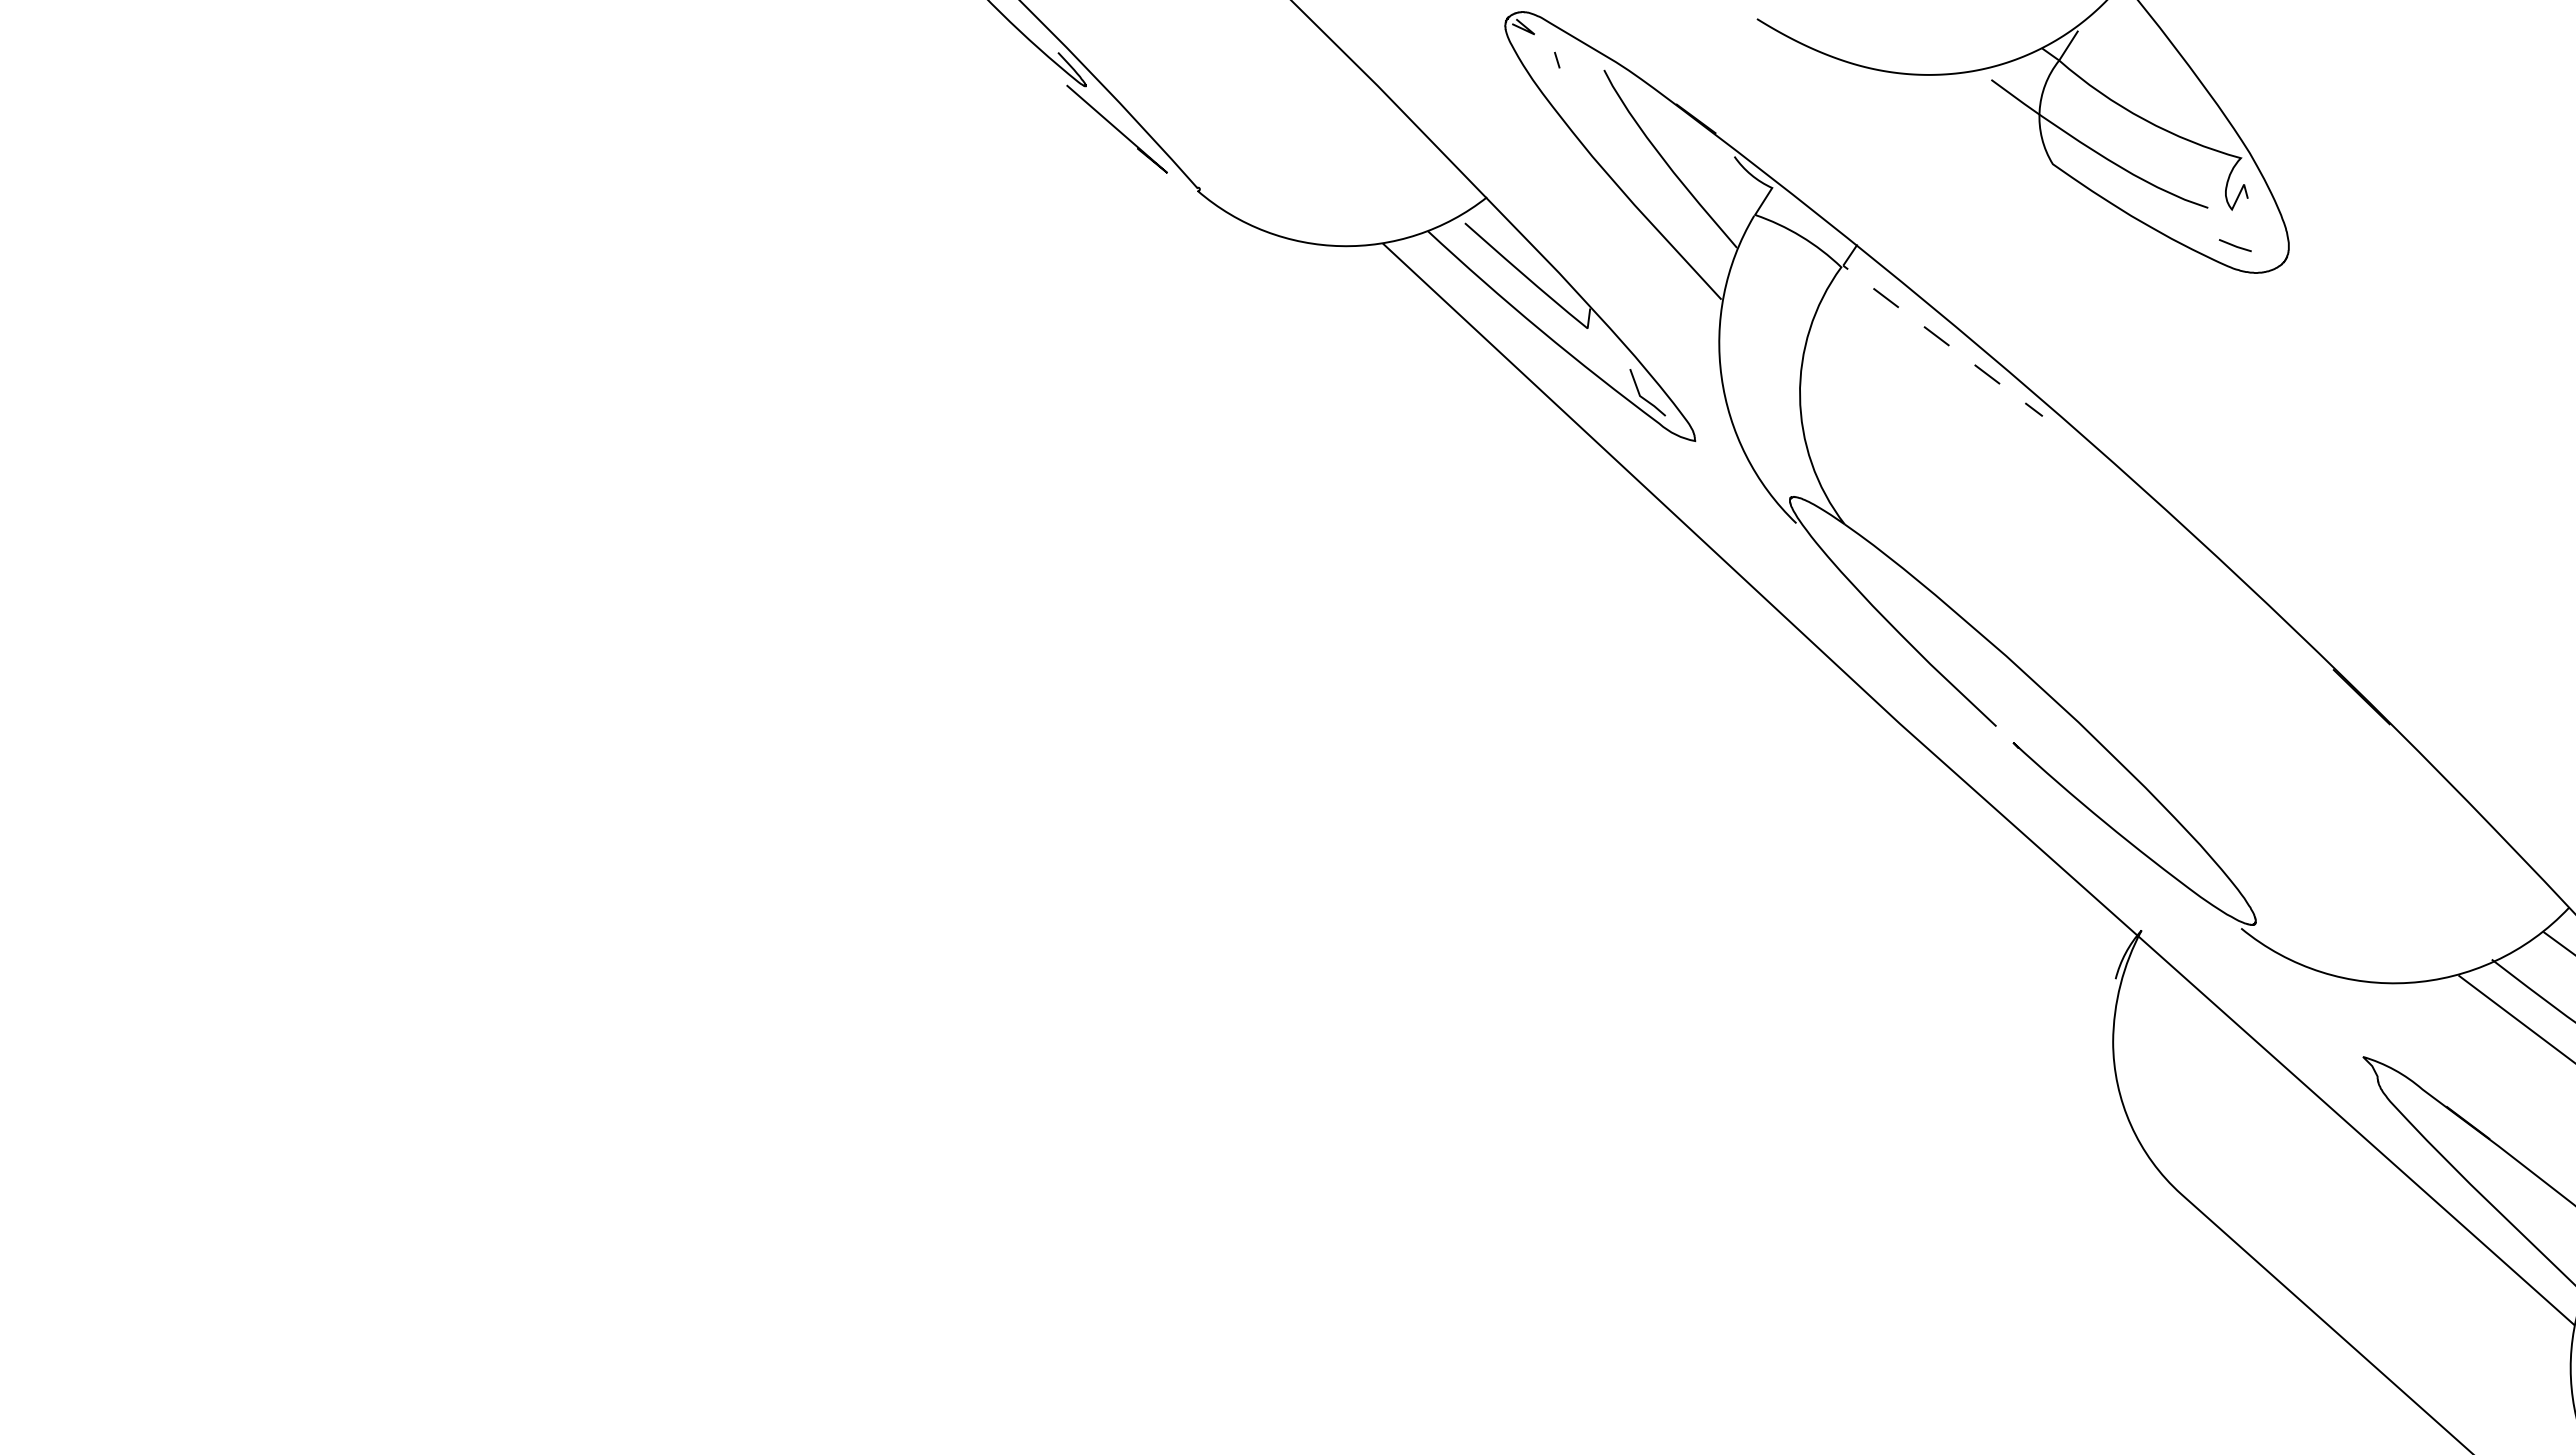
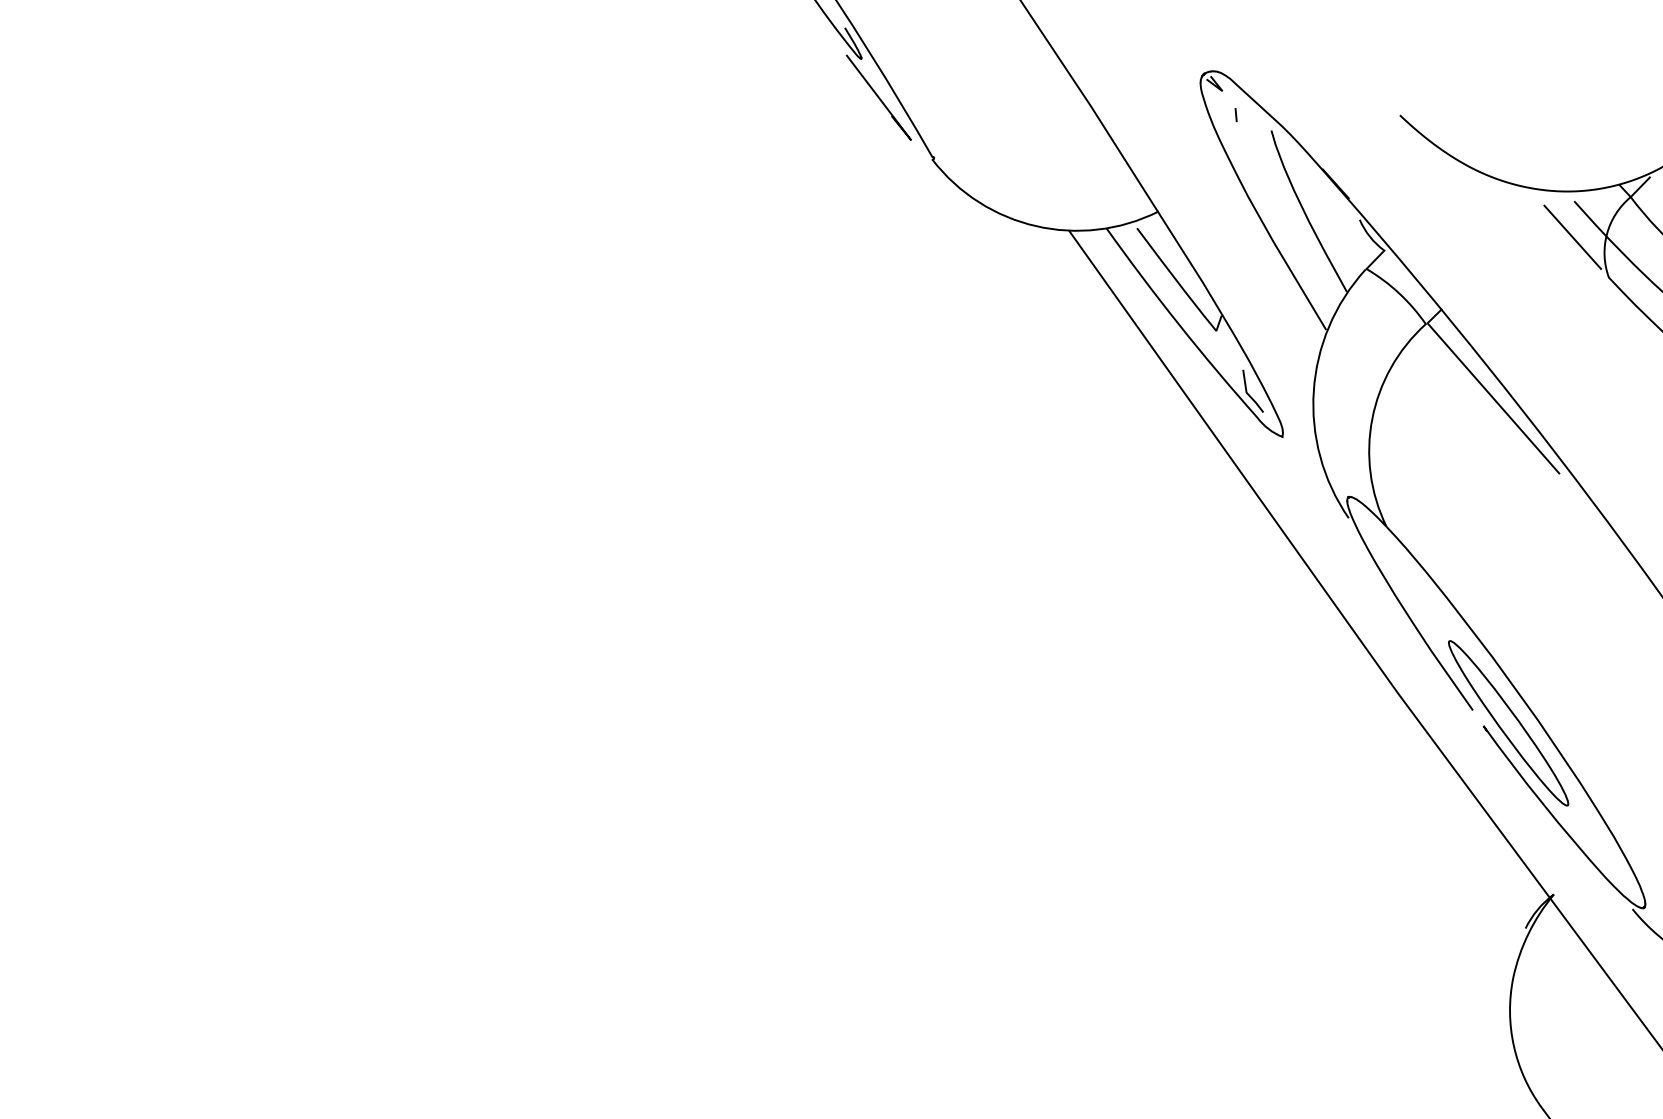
line: (1998, 123) -> (1572, 236), added
line: (1932, 333) -> (1486, 391), dashed -> solid
part: (2043, 732) -> (1508, 722), added

